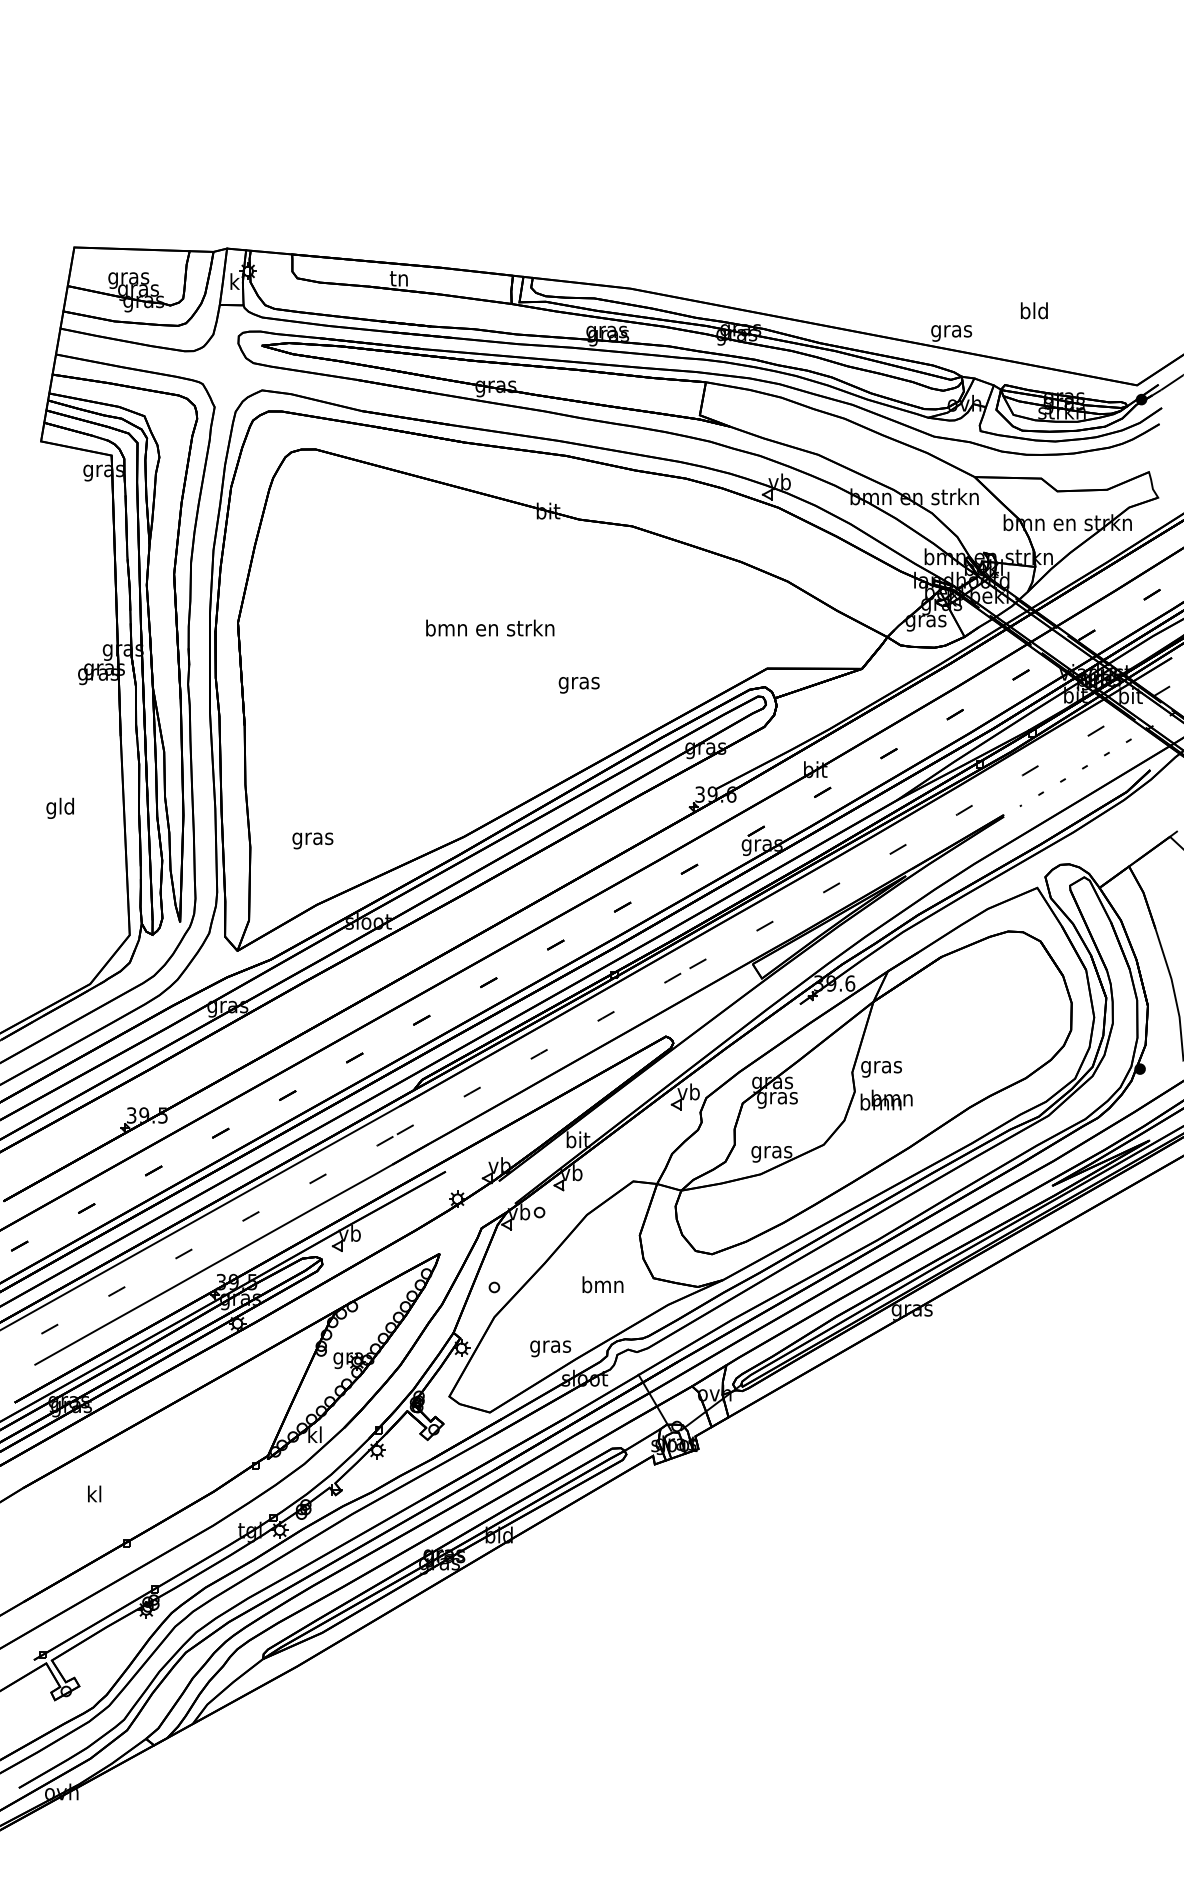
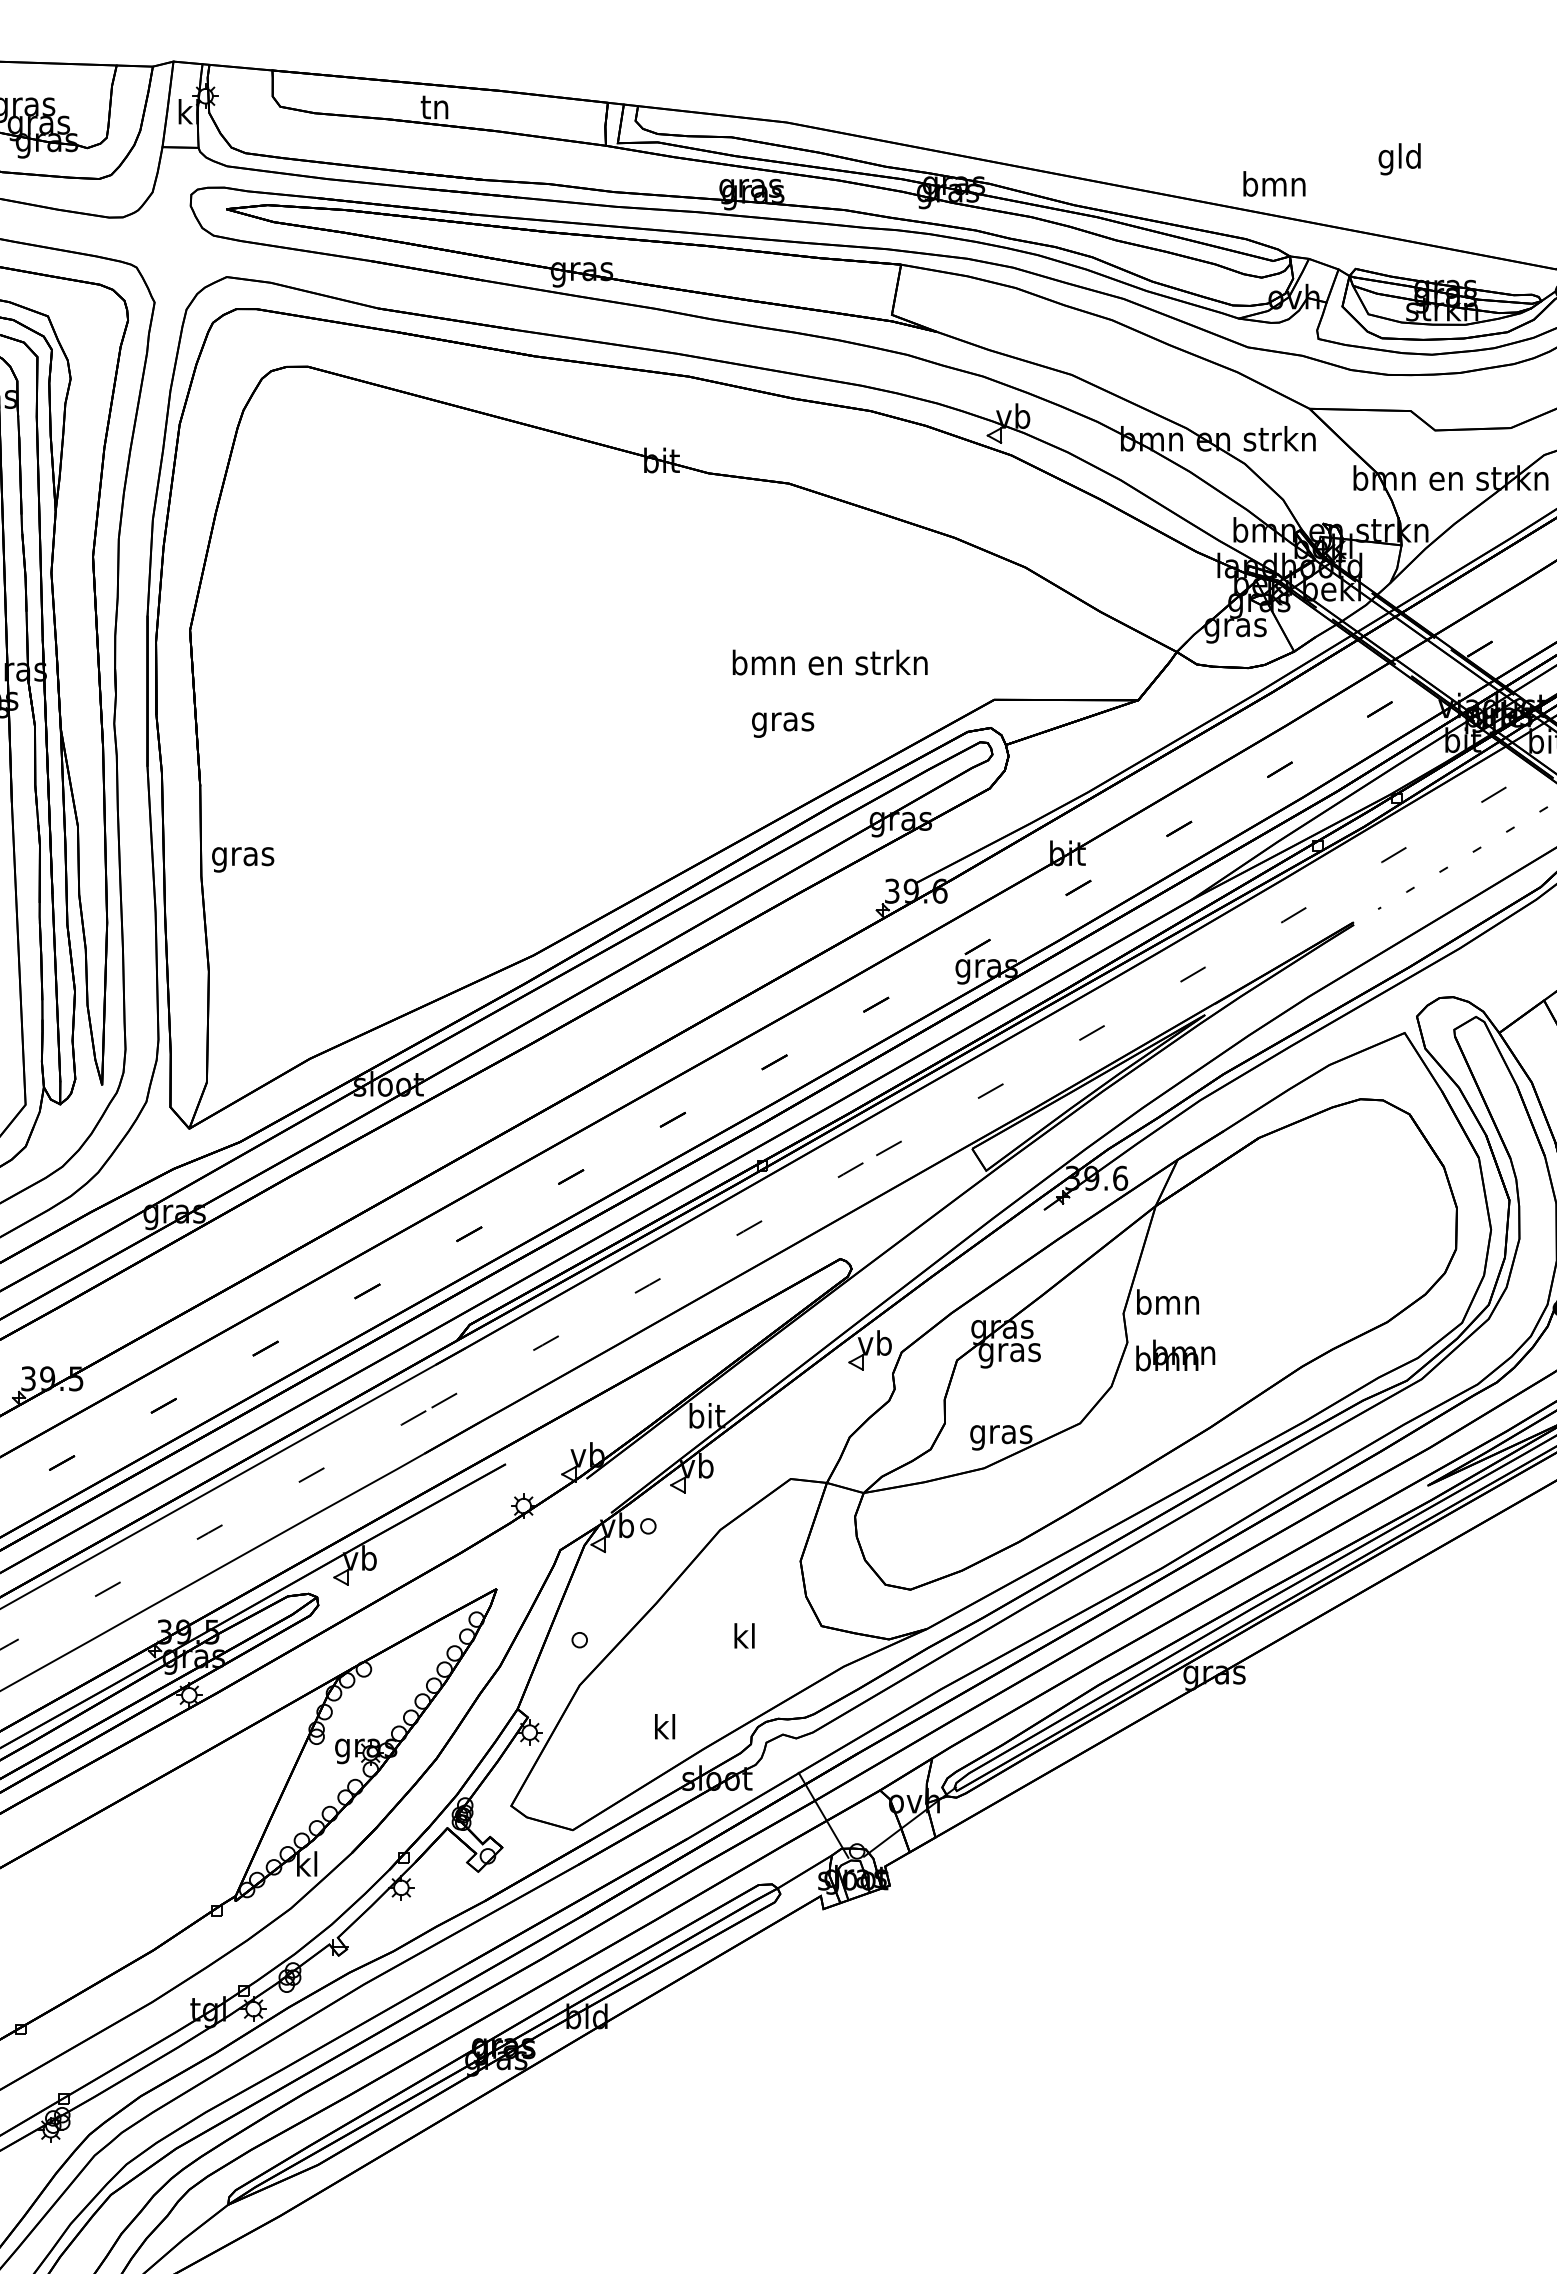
text: (1025, 312) -> (1386, 158), bld -> gld
text: (951, 330) -> (1274, 186), gras -> bmn
text: (490, 627) -> (830, 661), moved
text: (578, 685) -> (781, 725), moved
text: (312, 840) -> (242, 859), moved
text: (881, 1066) -> (1167, 1304), gras -> bmn
text: (602, 1284) -> (743, 1635), bmn -> kl
text: (550, 1346) -> (664, 1729), gras -> kl

